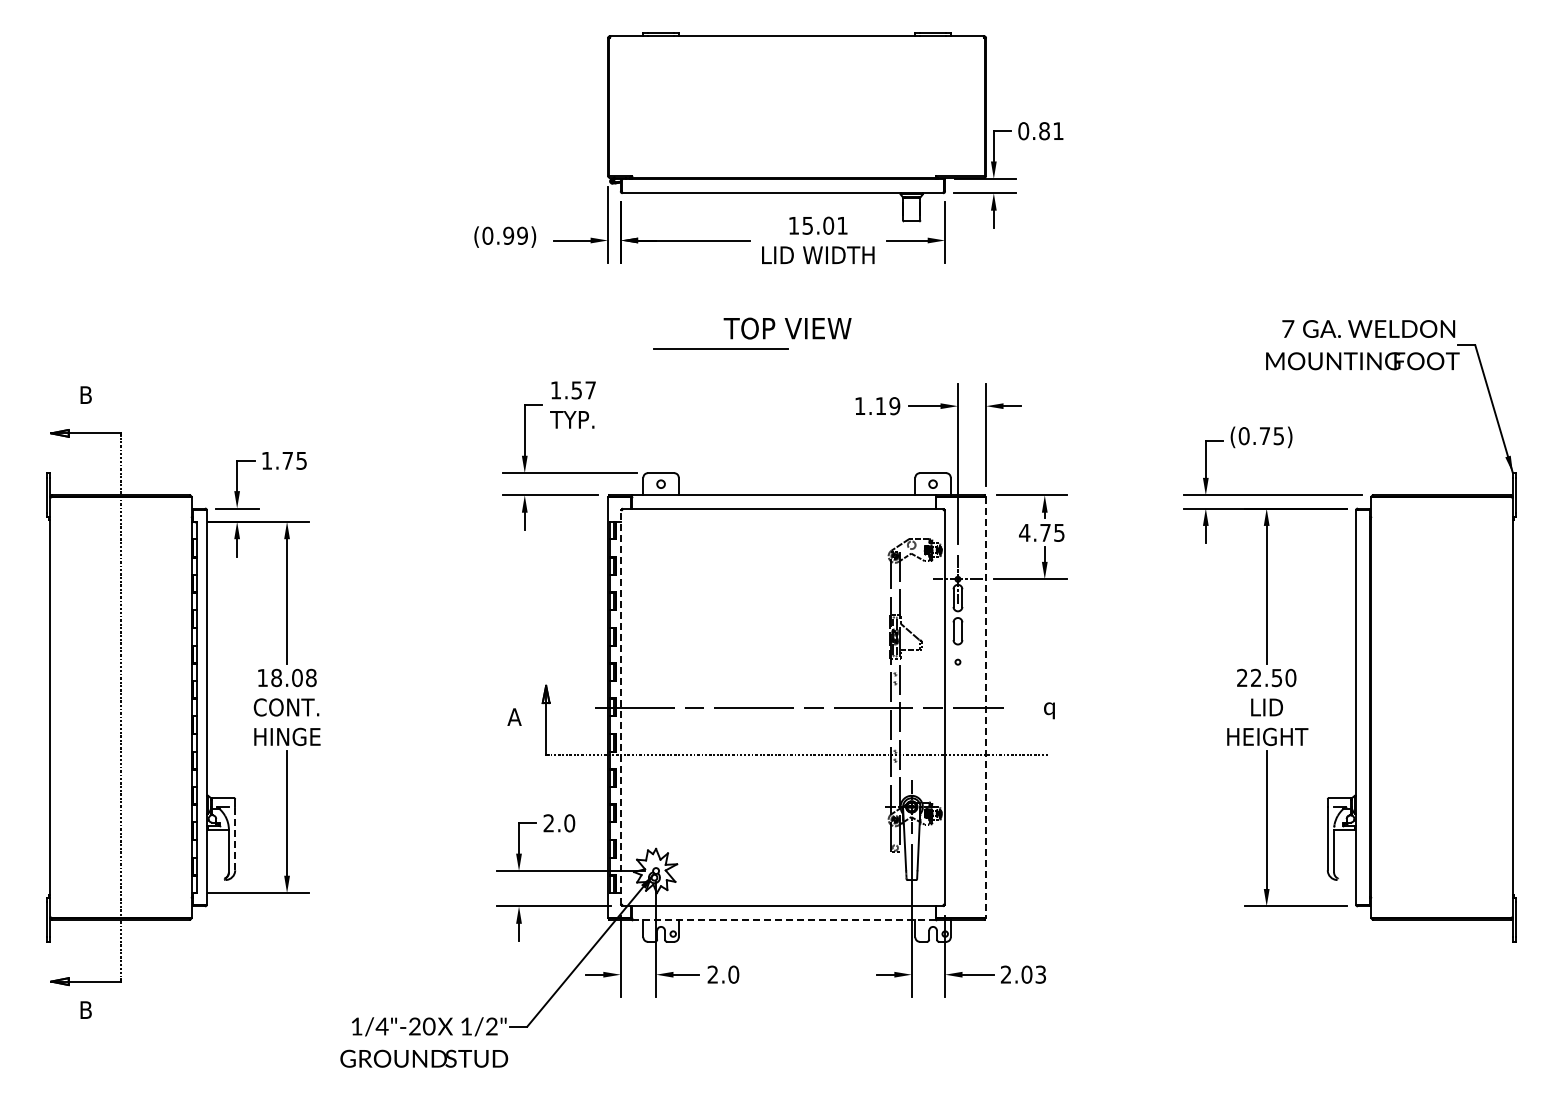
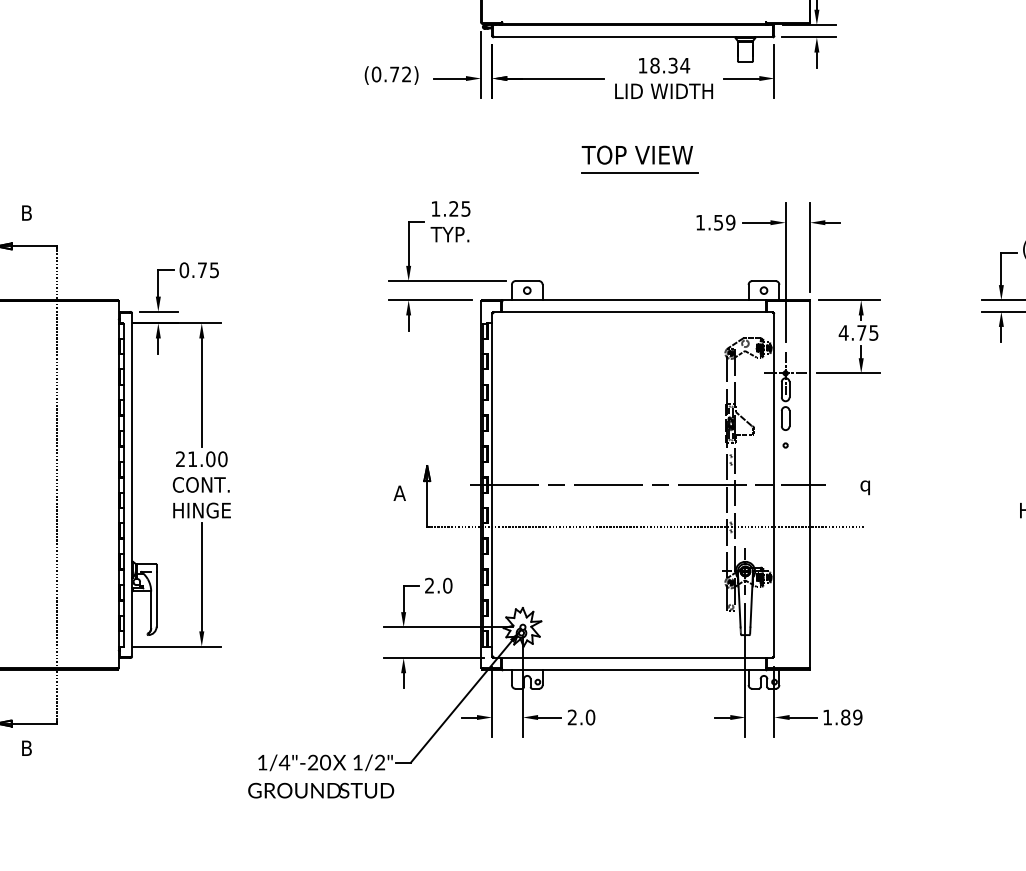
text: (825, 225) -> (670, 65), 15.01 -> 18.34
text: (515, 235) -> (400, 74), (0.99) -> (0.72)
line: (720, 348) -> (639, 173), moved
text: (583, 390) -> (459, 209), 1.57 -> 1.25
text: (880, 406) -> (718, 222), 1.19 -> 1.59
text: (266, 460) -> (183, 269), 1.75 -> 0.75
text: (286, 677) -> (201, 458), 18.08 -> 21.00
line: (620, 707) -> (491, 484), dashed -> solid
line: (986, 707) -> (810, 484), dashed -> solid
line: (235, 838) -> (156, 598), dashed -> solid
line: (783, 919) -> (633, 669), dashed -> solid
text: (1023, 974) -> (842, 717), 2.03 -> 1.89

